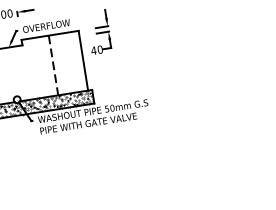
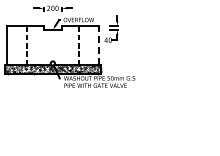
line: (83, 60) -> (98, 45), solid -> dashed

